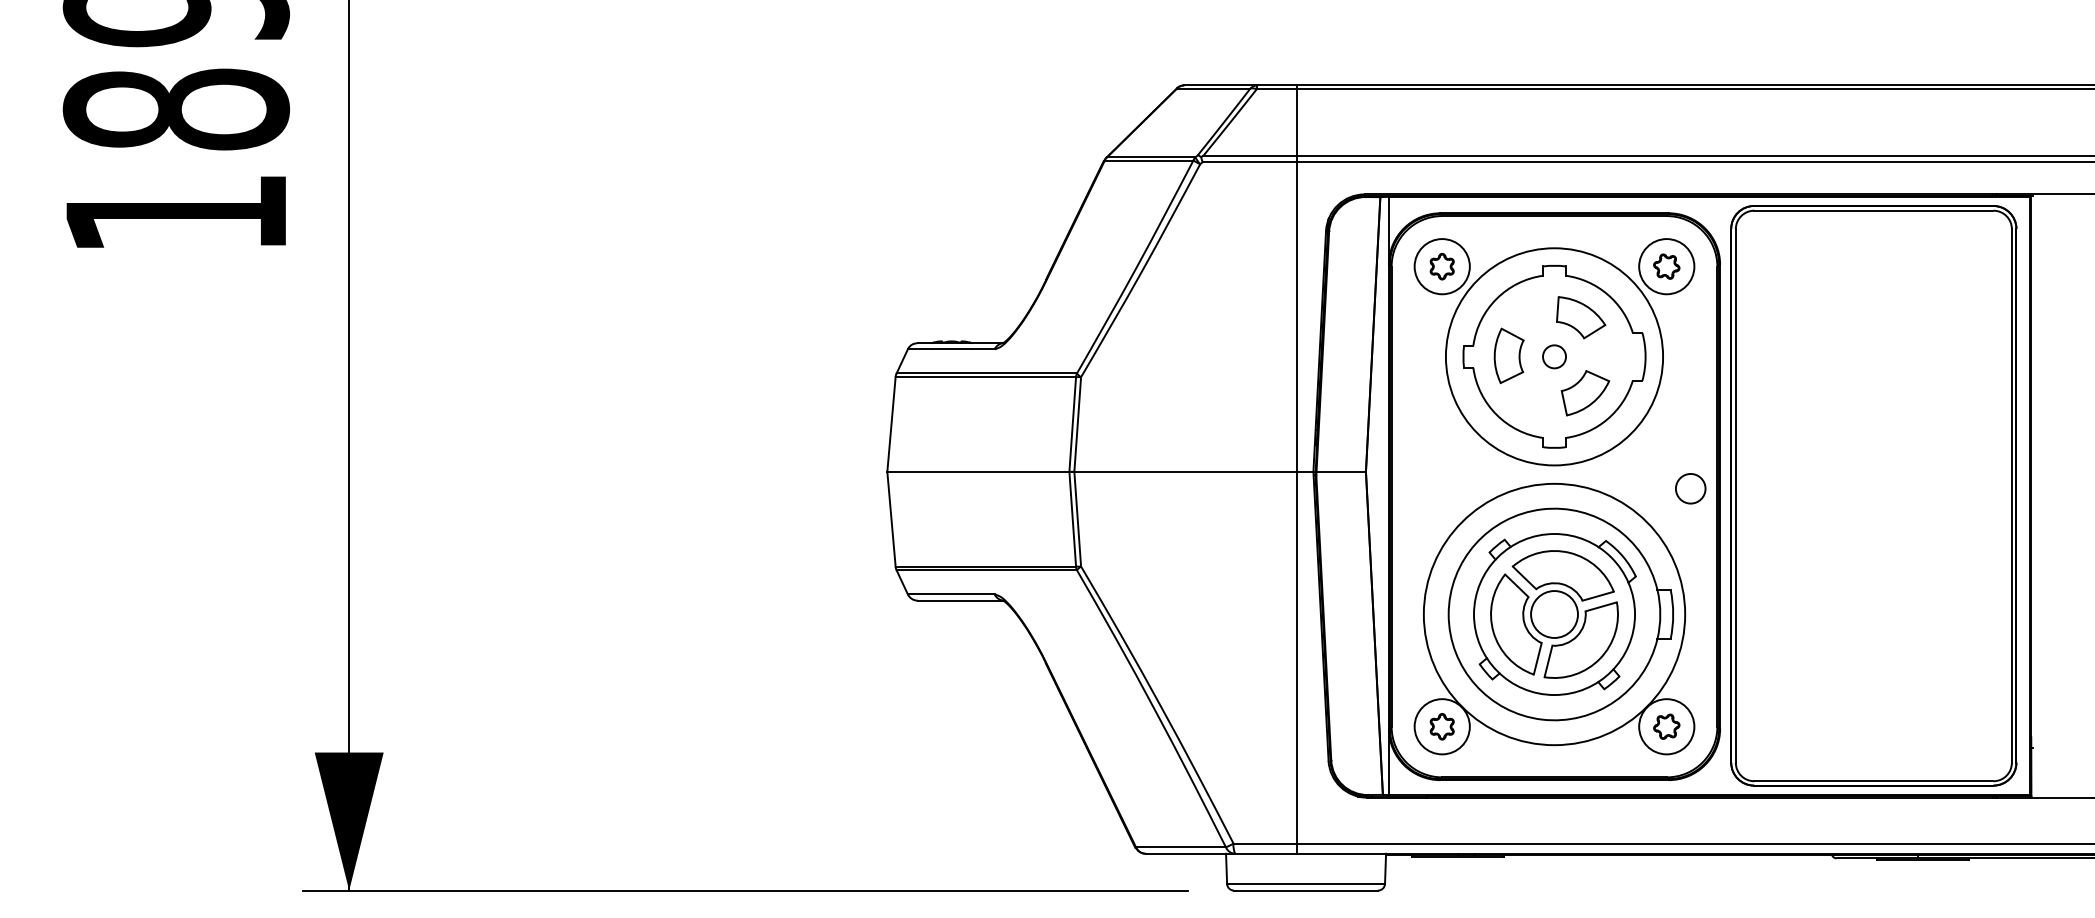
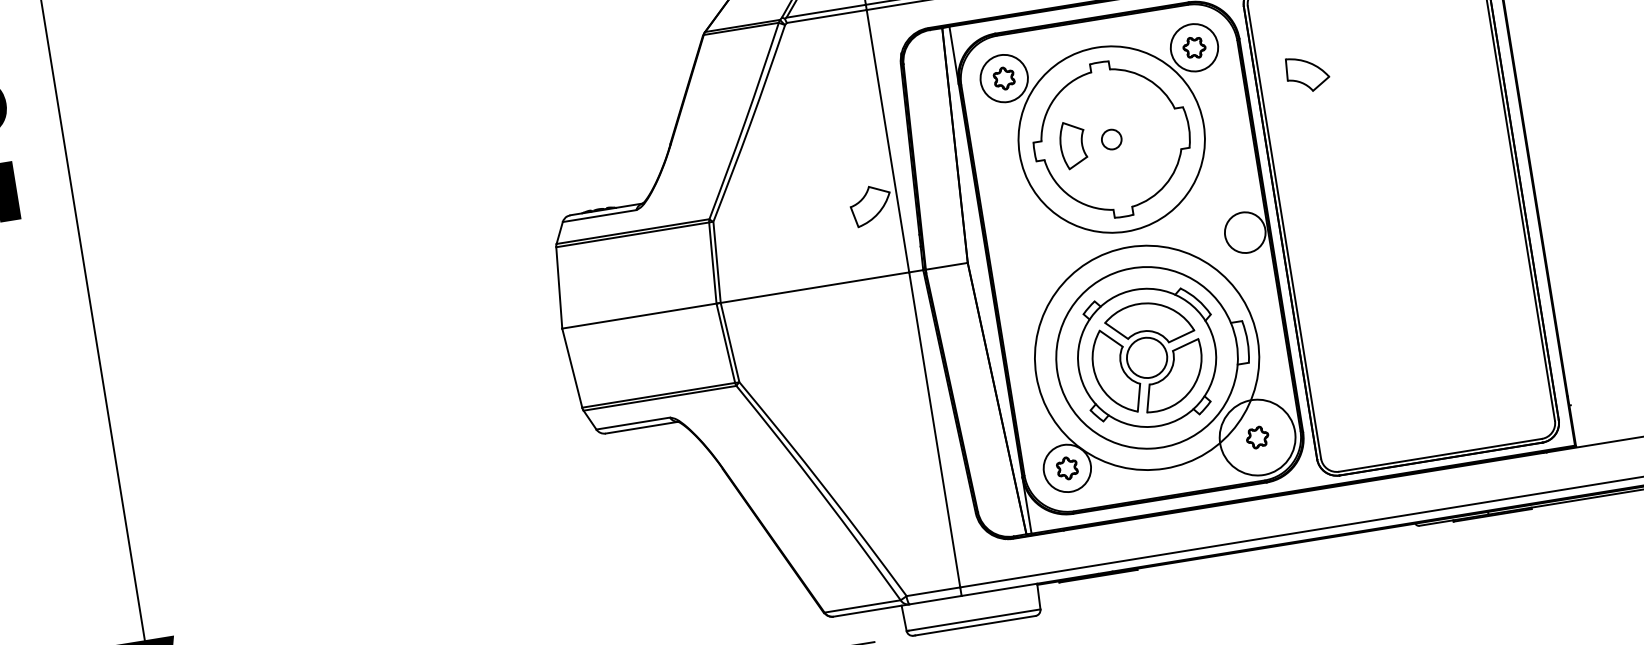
part: (1581, 317) -> (1307, 73), moved
part: (1585, 393) -> (871, 206), moved
circle: (1690, 488) -> (1245, 232), size x1.6
circle: (1666, 726) -> (1257, 437), size x1.6

